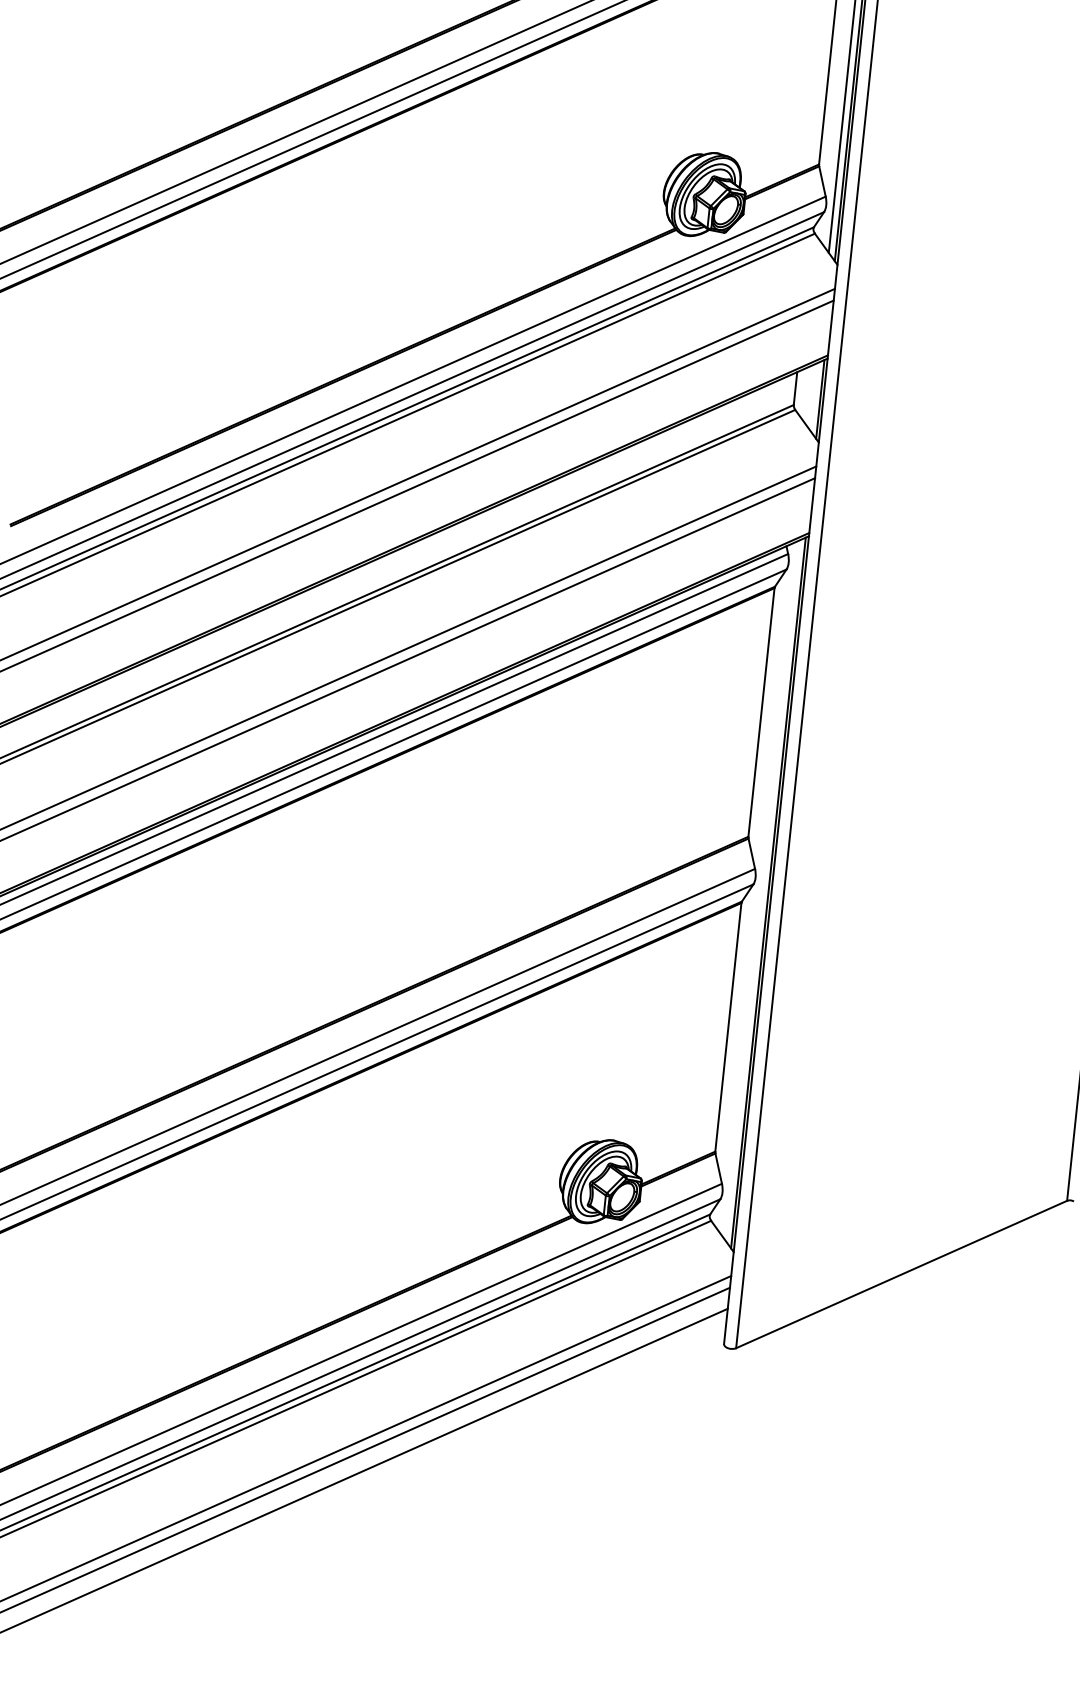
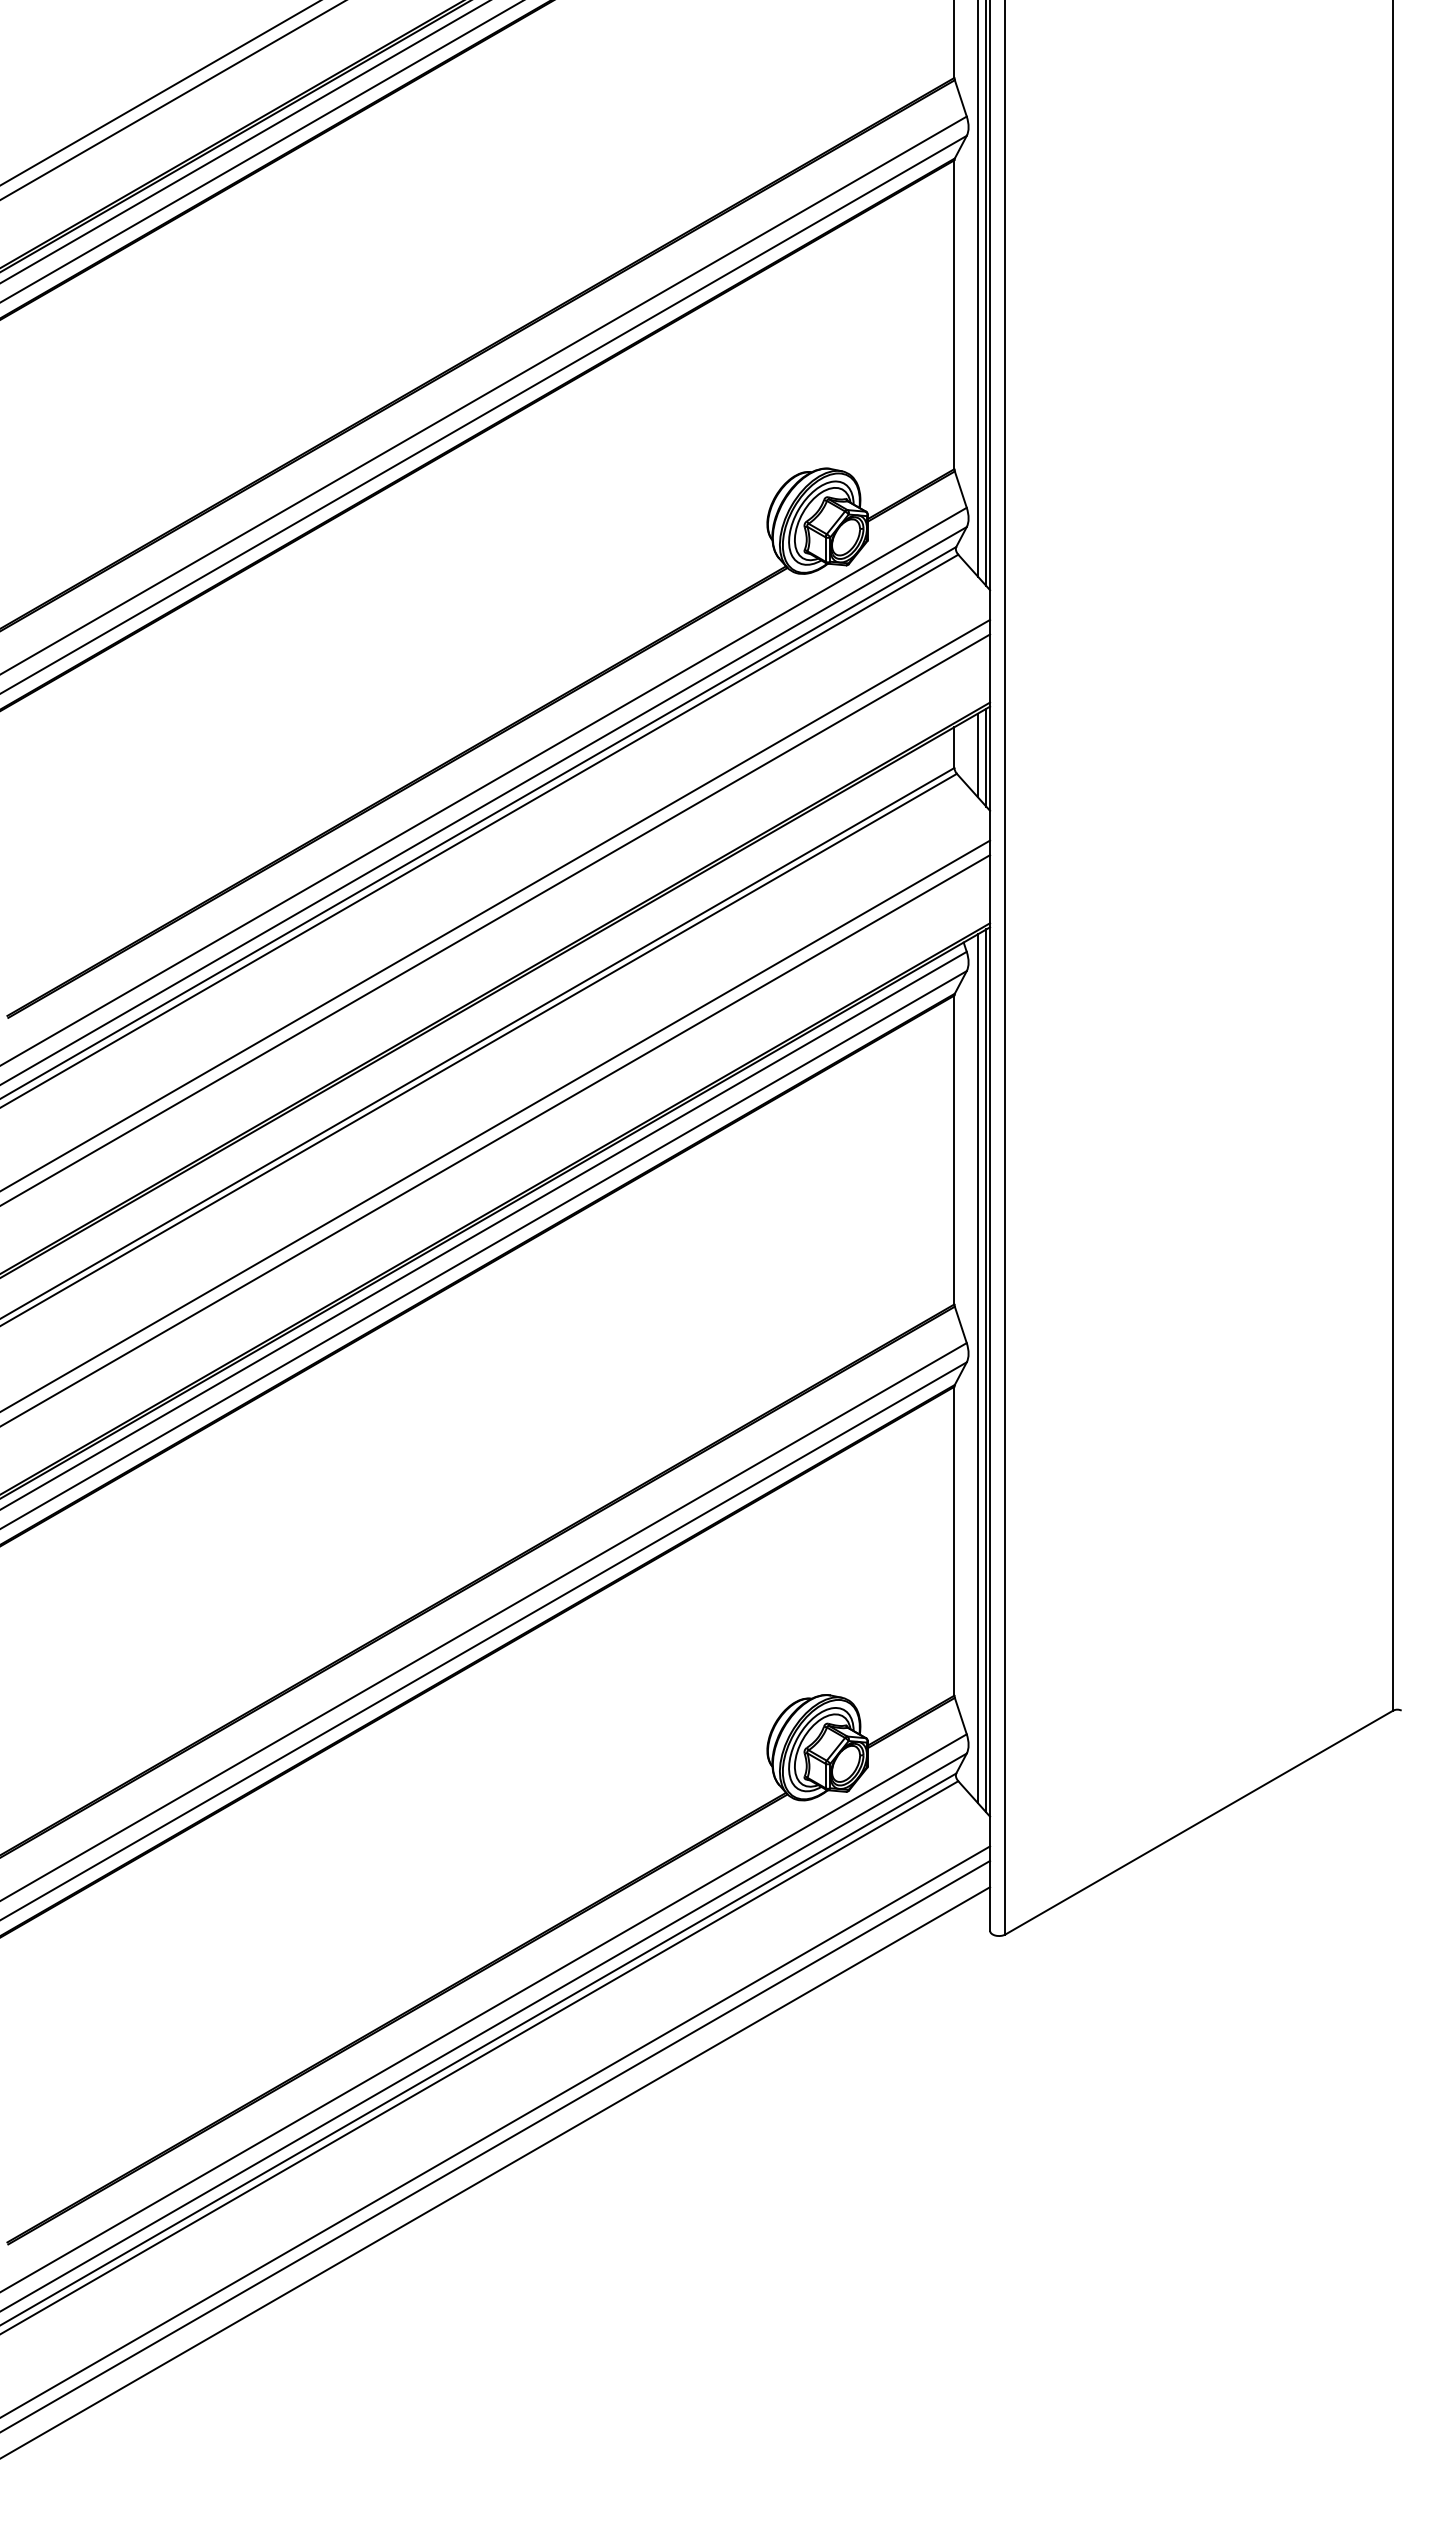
line: (813, 396) -> (977, 755), added
line: (761, 890) -> (977, 1368), added

